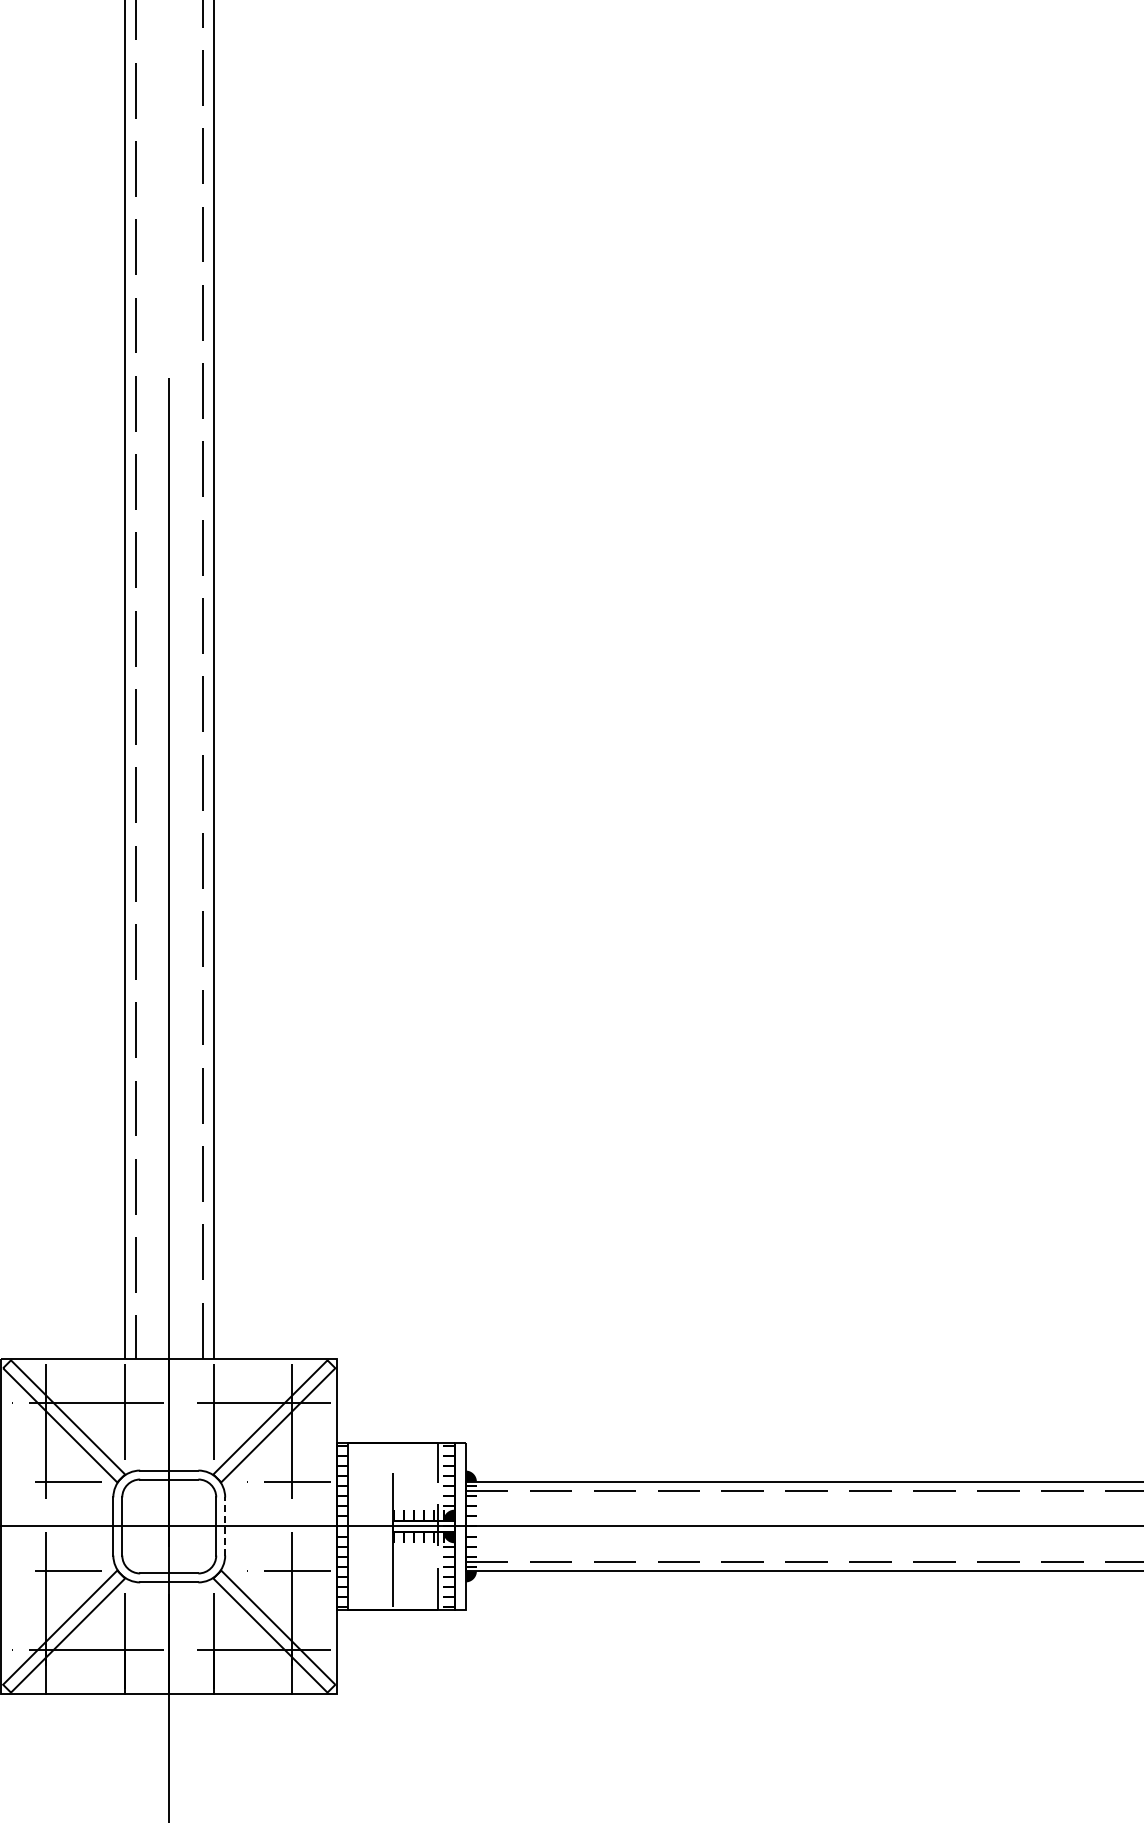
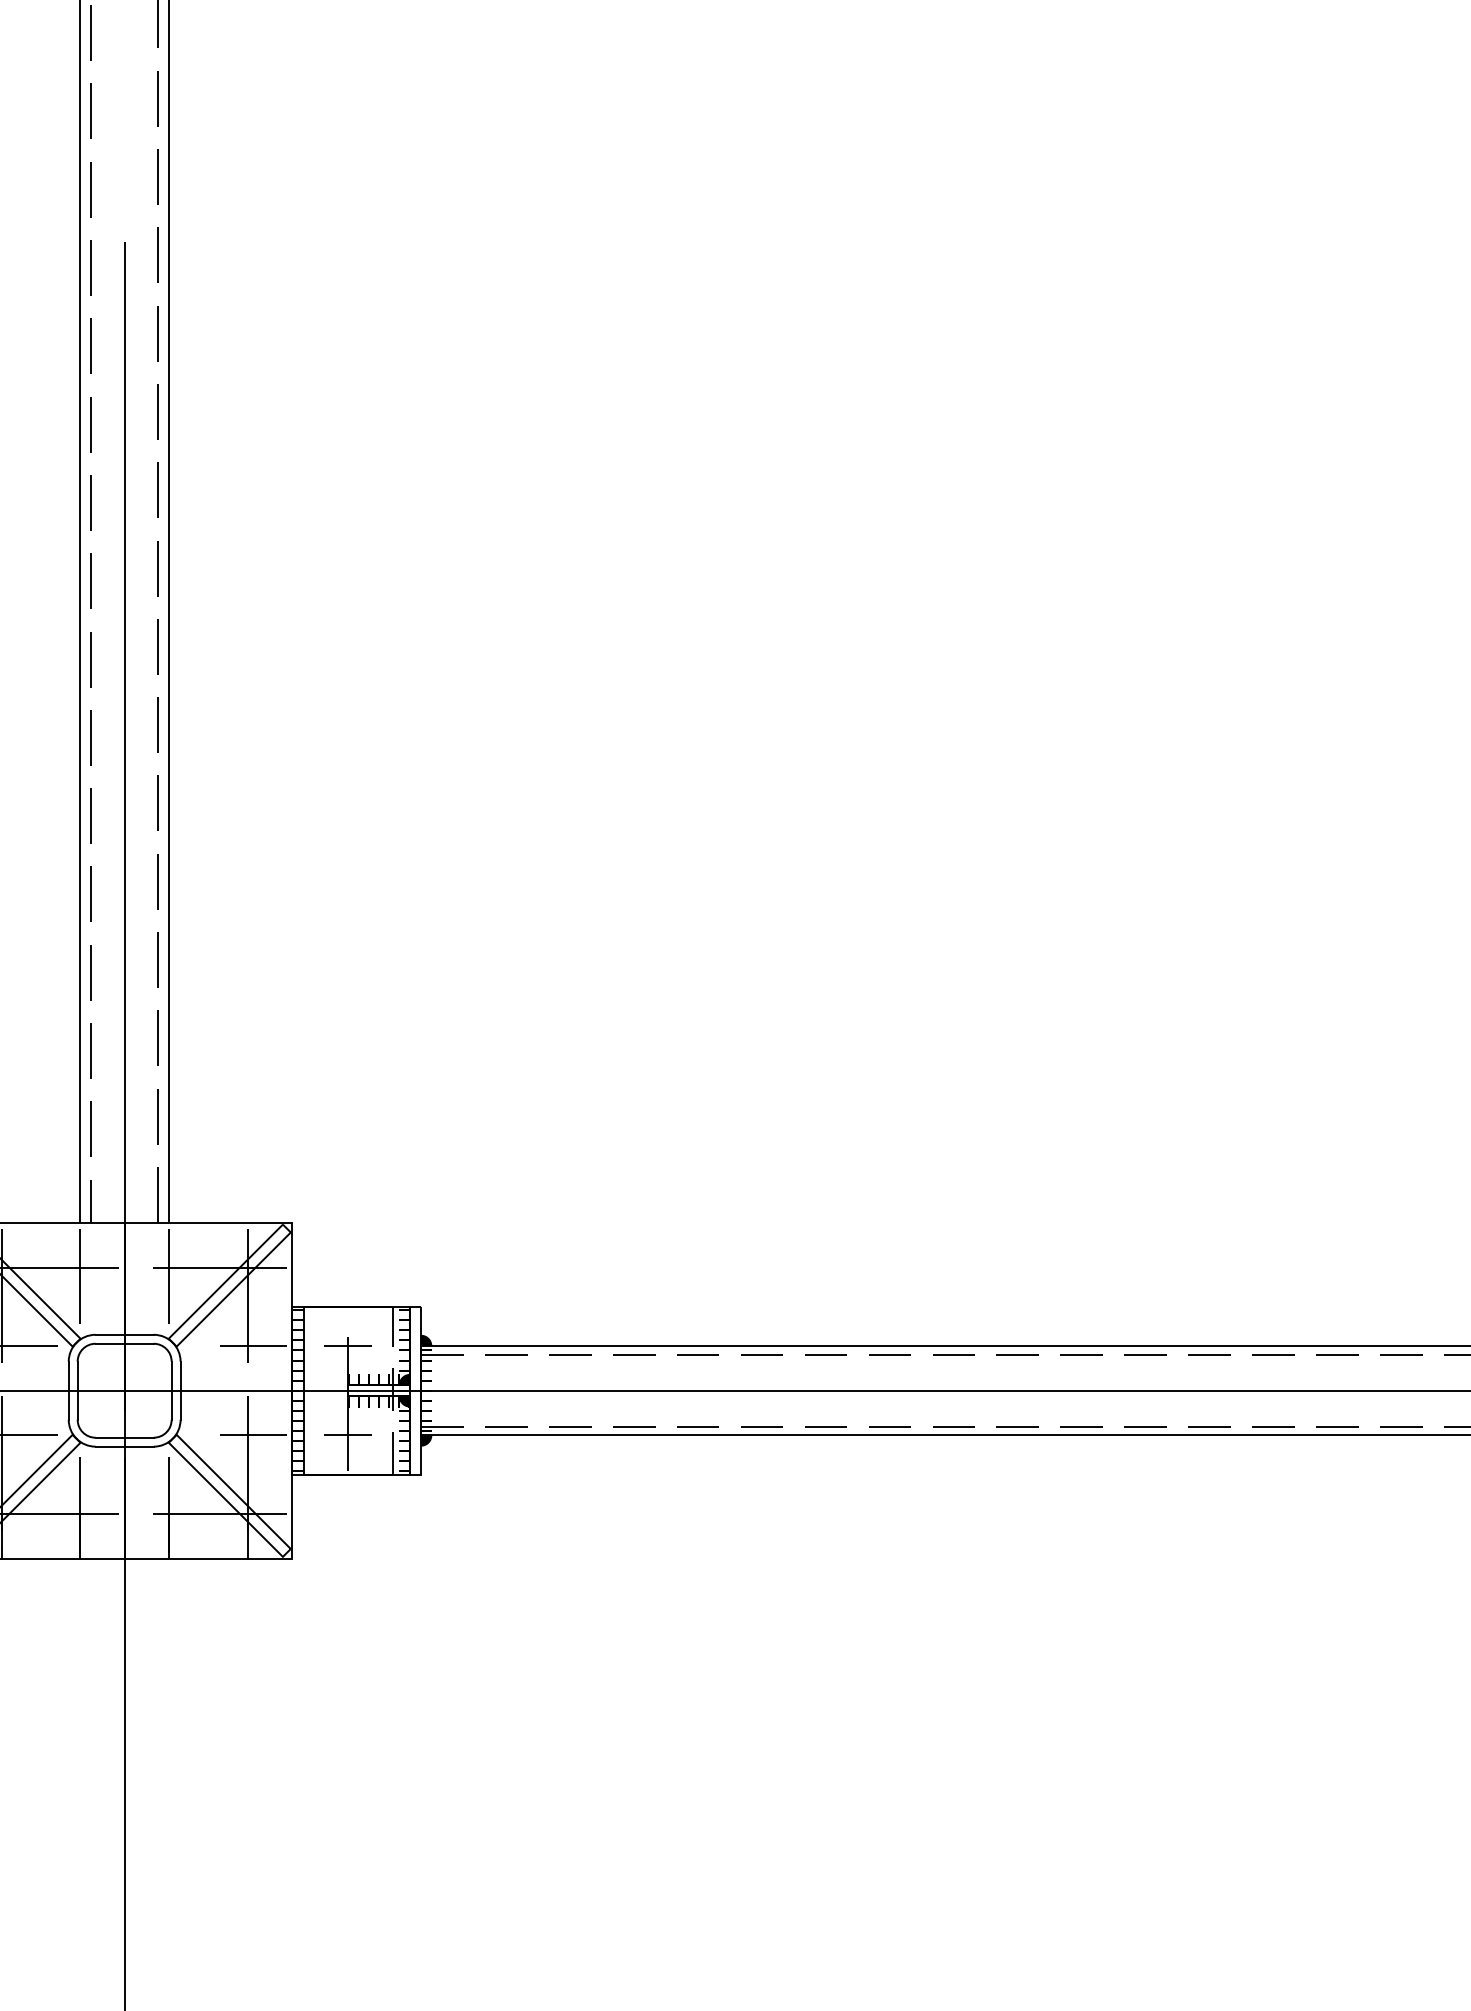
line: (393, 1481) -> (348, 1345), added
line: (225, 1526) -> (180, 1390), dashed -> solid
line: (393, 1571) -> (348, 1435), added

